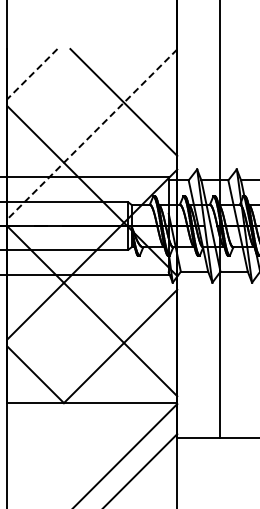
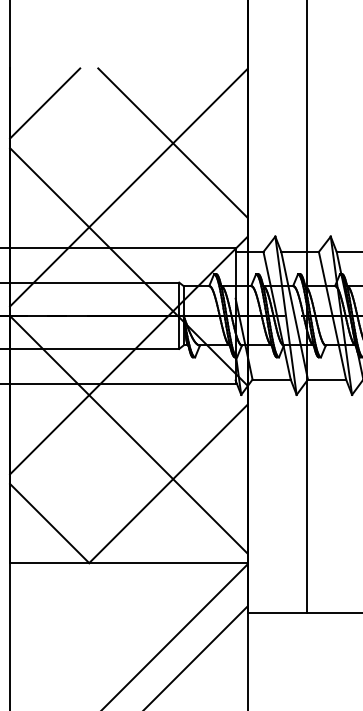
line: (32, 74) -> (45, 104), dashed -> solid
line: (91, 134) -> (127, 187), dashed -> solid

